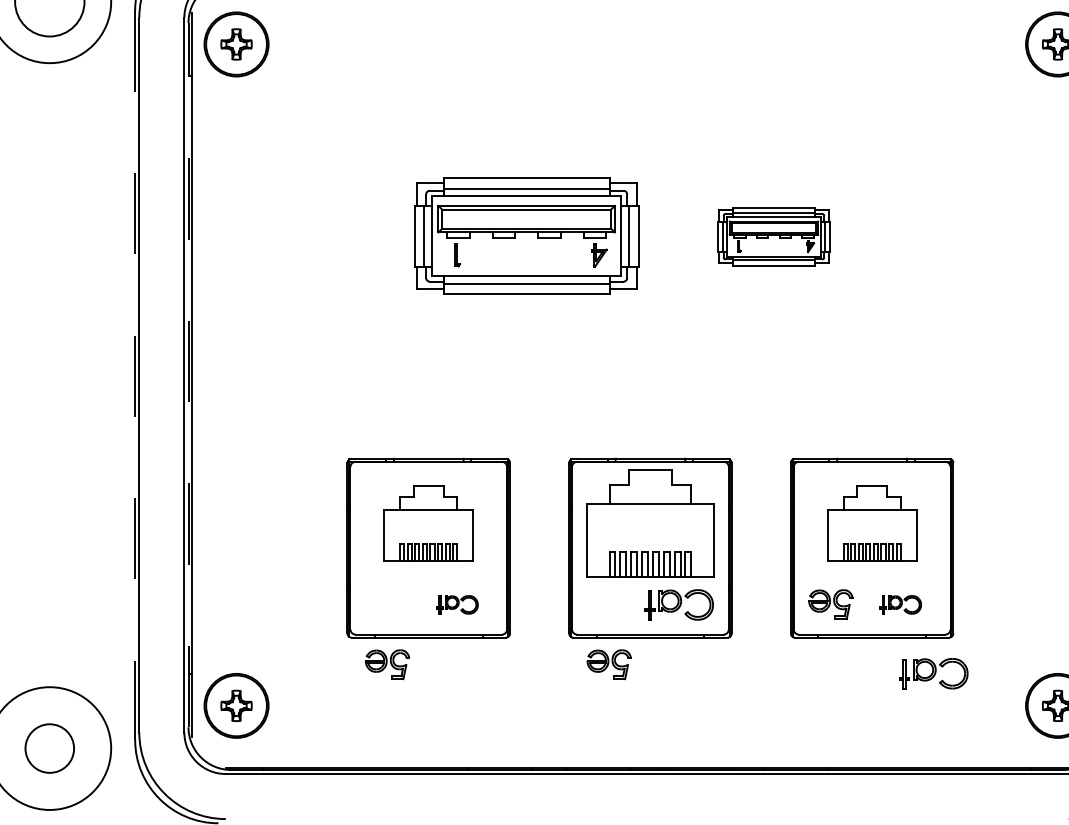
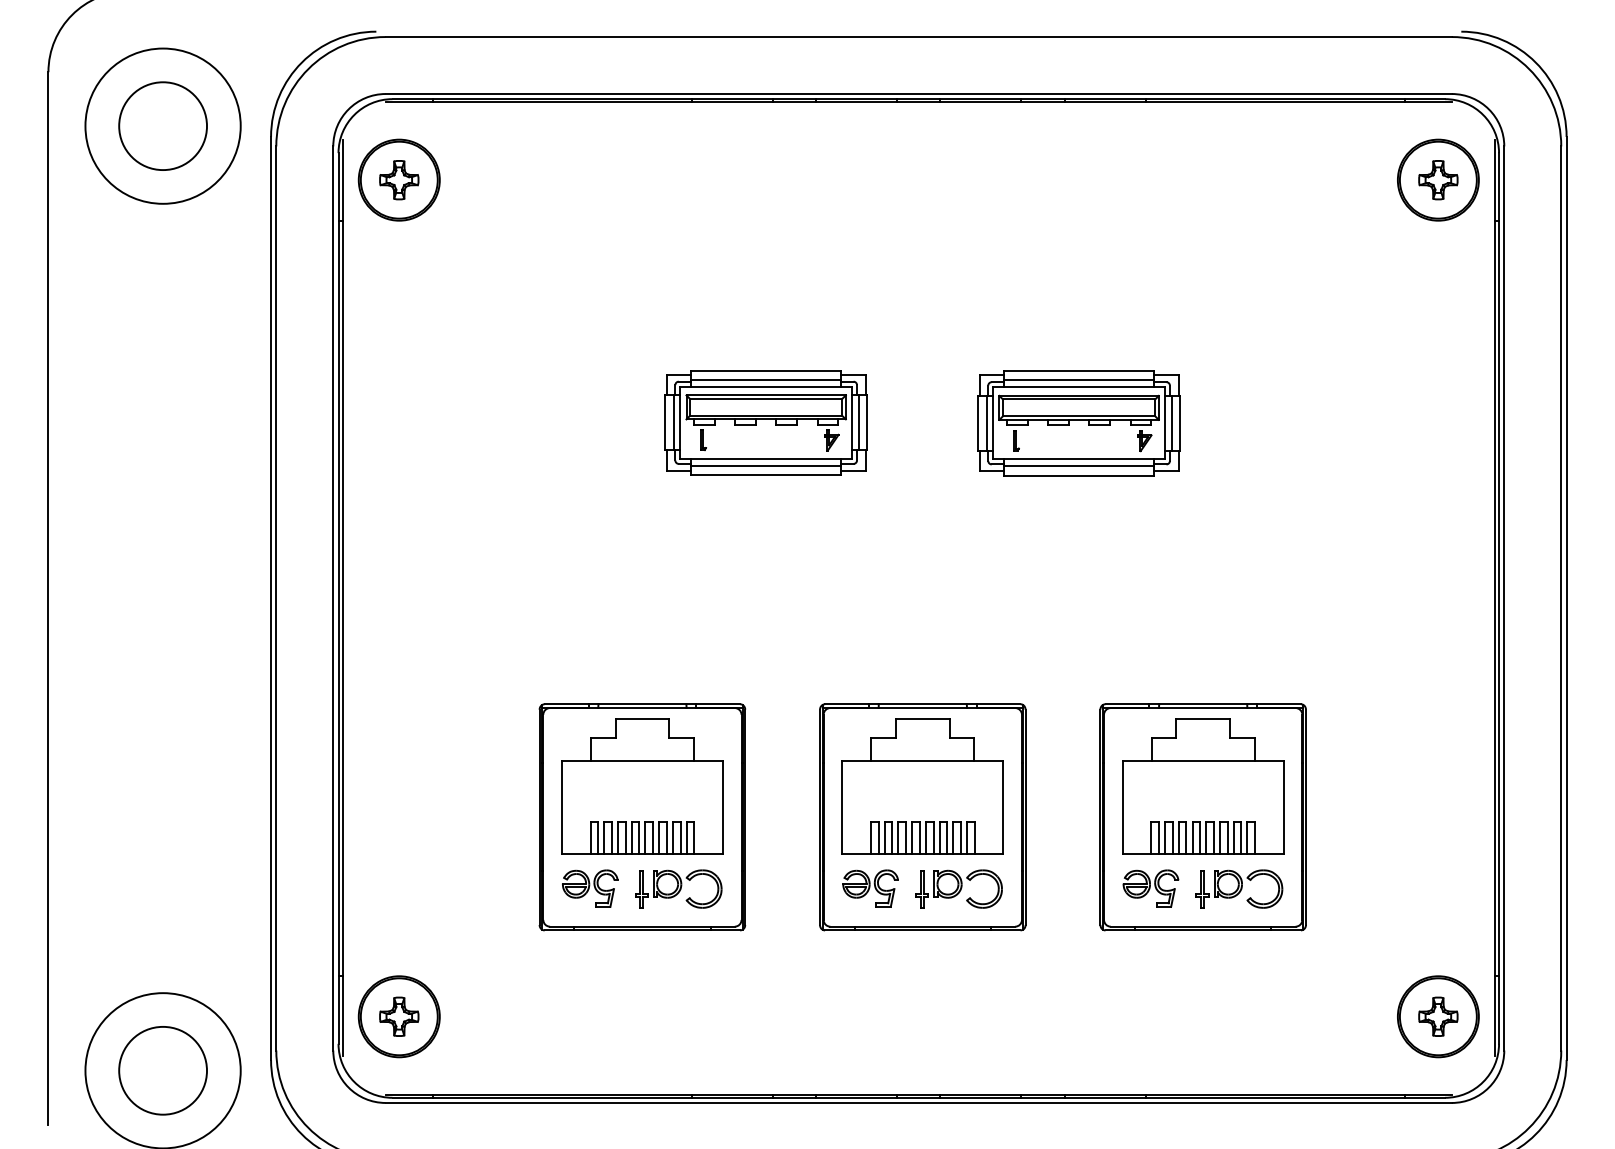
part: (526, 236) -> (765, 422), size x0.71
part: (773, 236) -> (1078, 423), size x1.43
line: (188, 374) -> (338, 597), dashed -> solid
line: (135, 375) -> (271, 598), dashed -> solid
part: (428, 523) -> (642, 786), size x1.43
part: (872, 523) -> (1203, 786), size x1.43
part: (457, 604) -> (678, 888), size x1.67
part: (900, 604) -> (1239, 888), size x1.67
part: (387, 664) -> (590, 888), moved
part: (609, 664) -> (870, 888), moved
part: (933, 673) -> (1280, 975), removed
circle: (50, 748) -> (163, 1070), size x1.43

